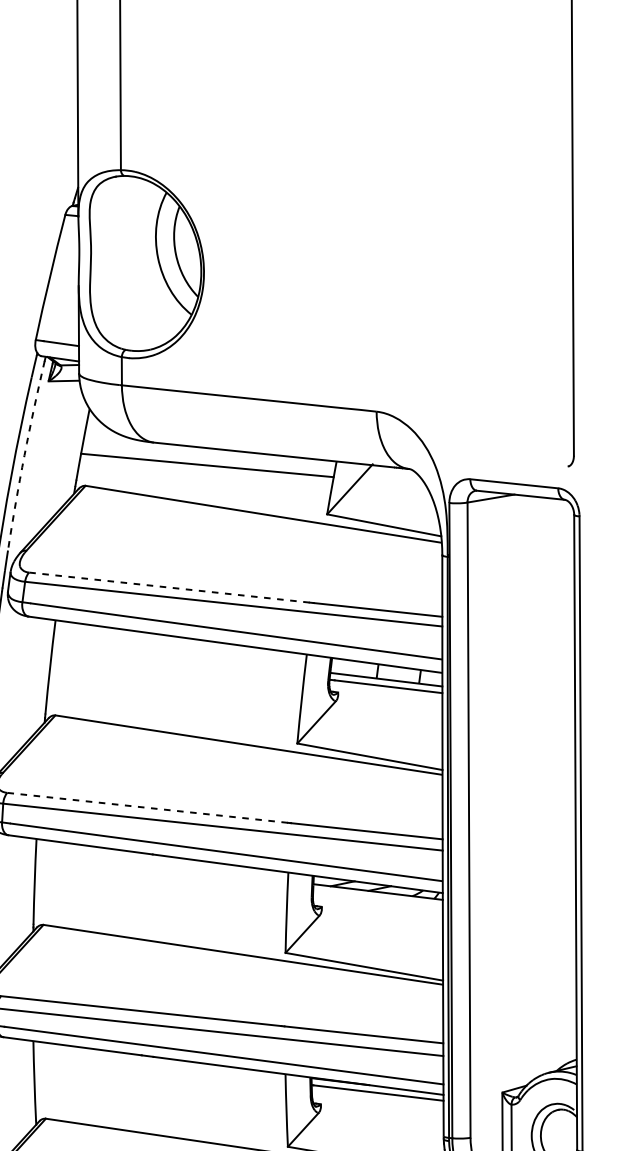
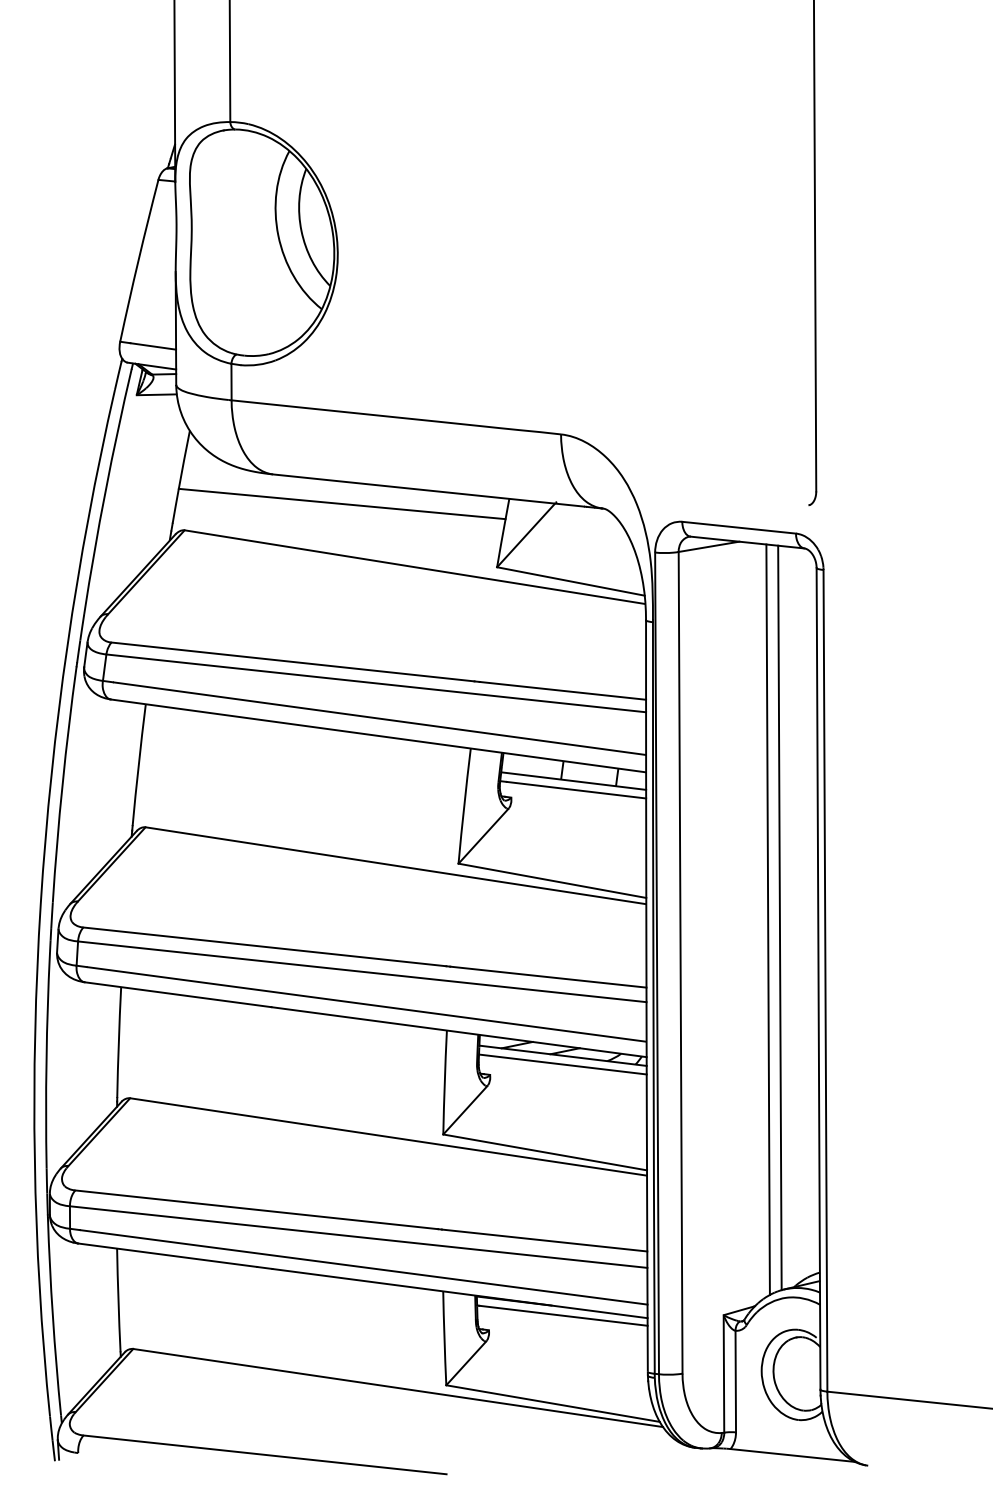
arc: (24, 455) -> (105, 490), dashed -> solid
line: (169, 587) -> (293, 661), dashed -> solid
line: (545, 785) -> (779, 917), added
line: (536, 786) -> (767, 919), added
line: (147, 807) -> (264, 946), dashed -> solid
line: (377, 898) -> (562, 1064), added

